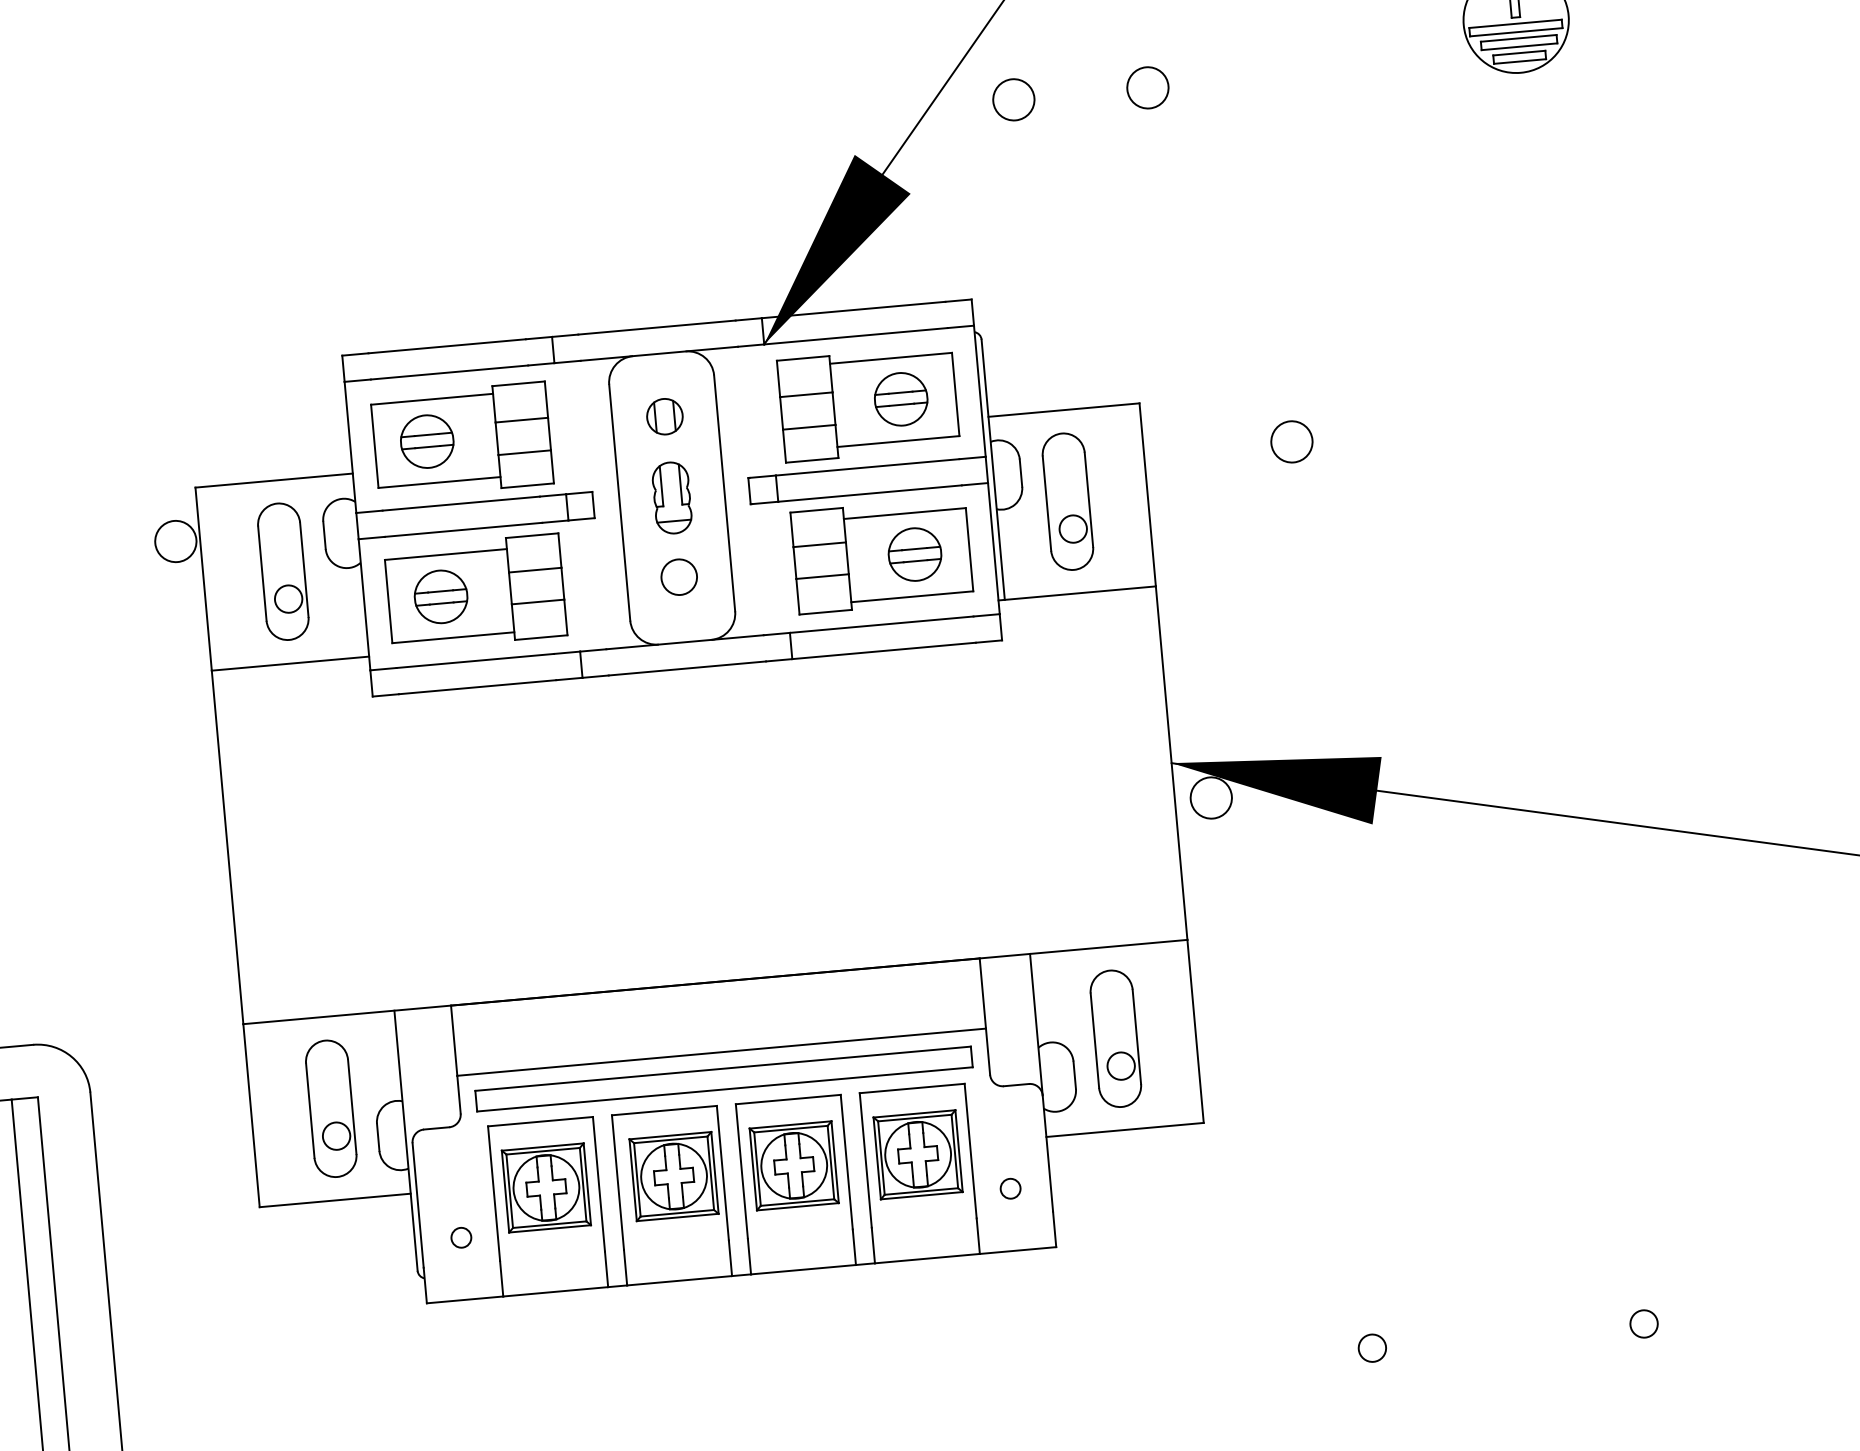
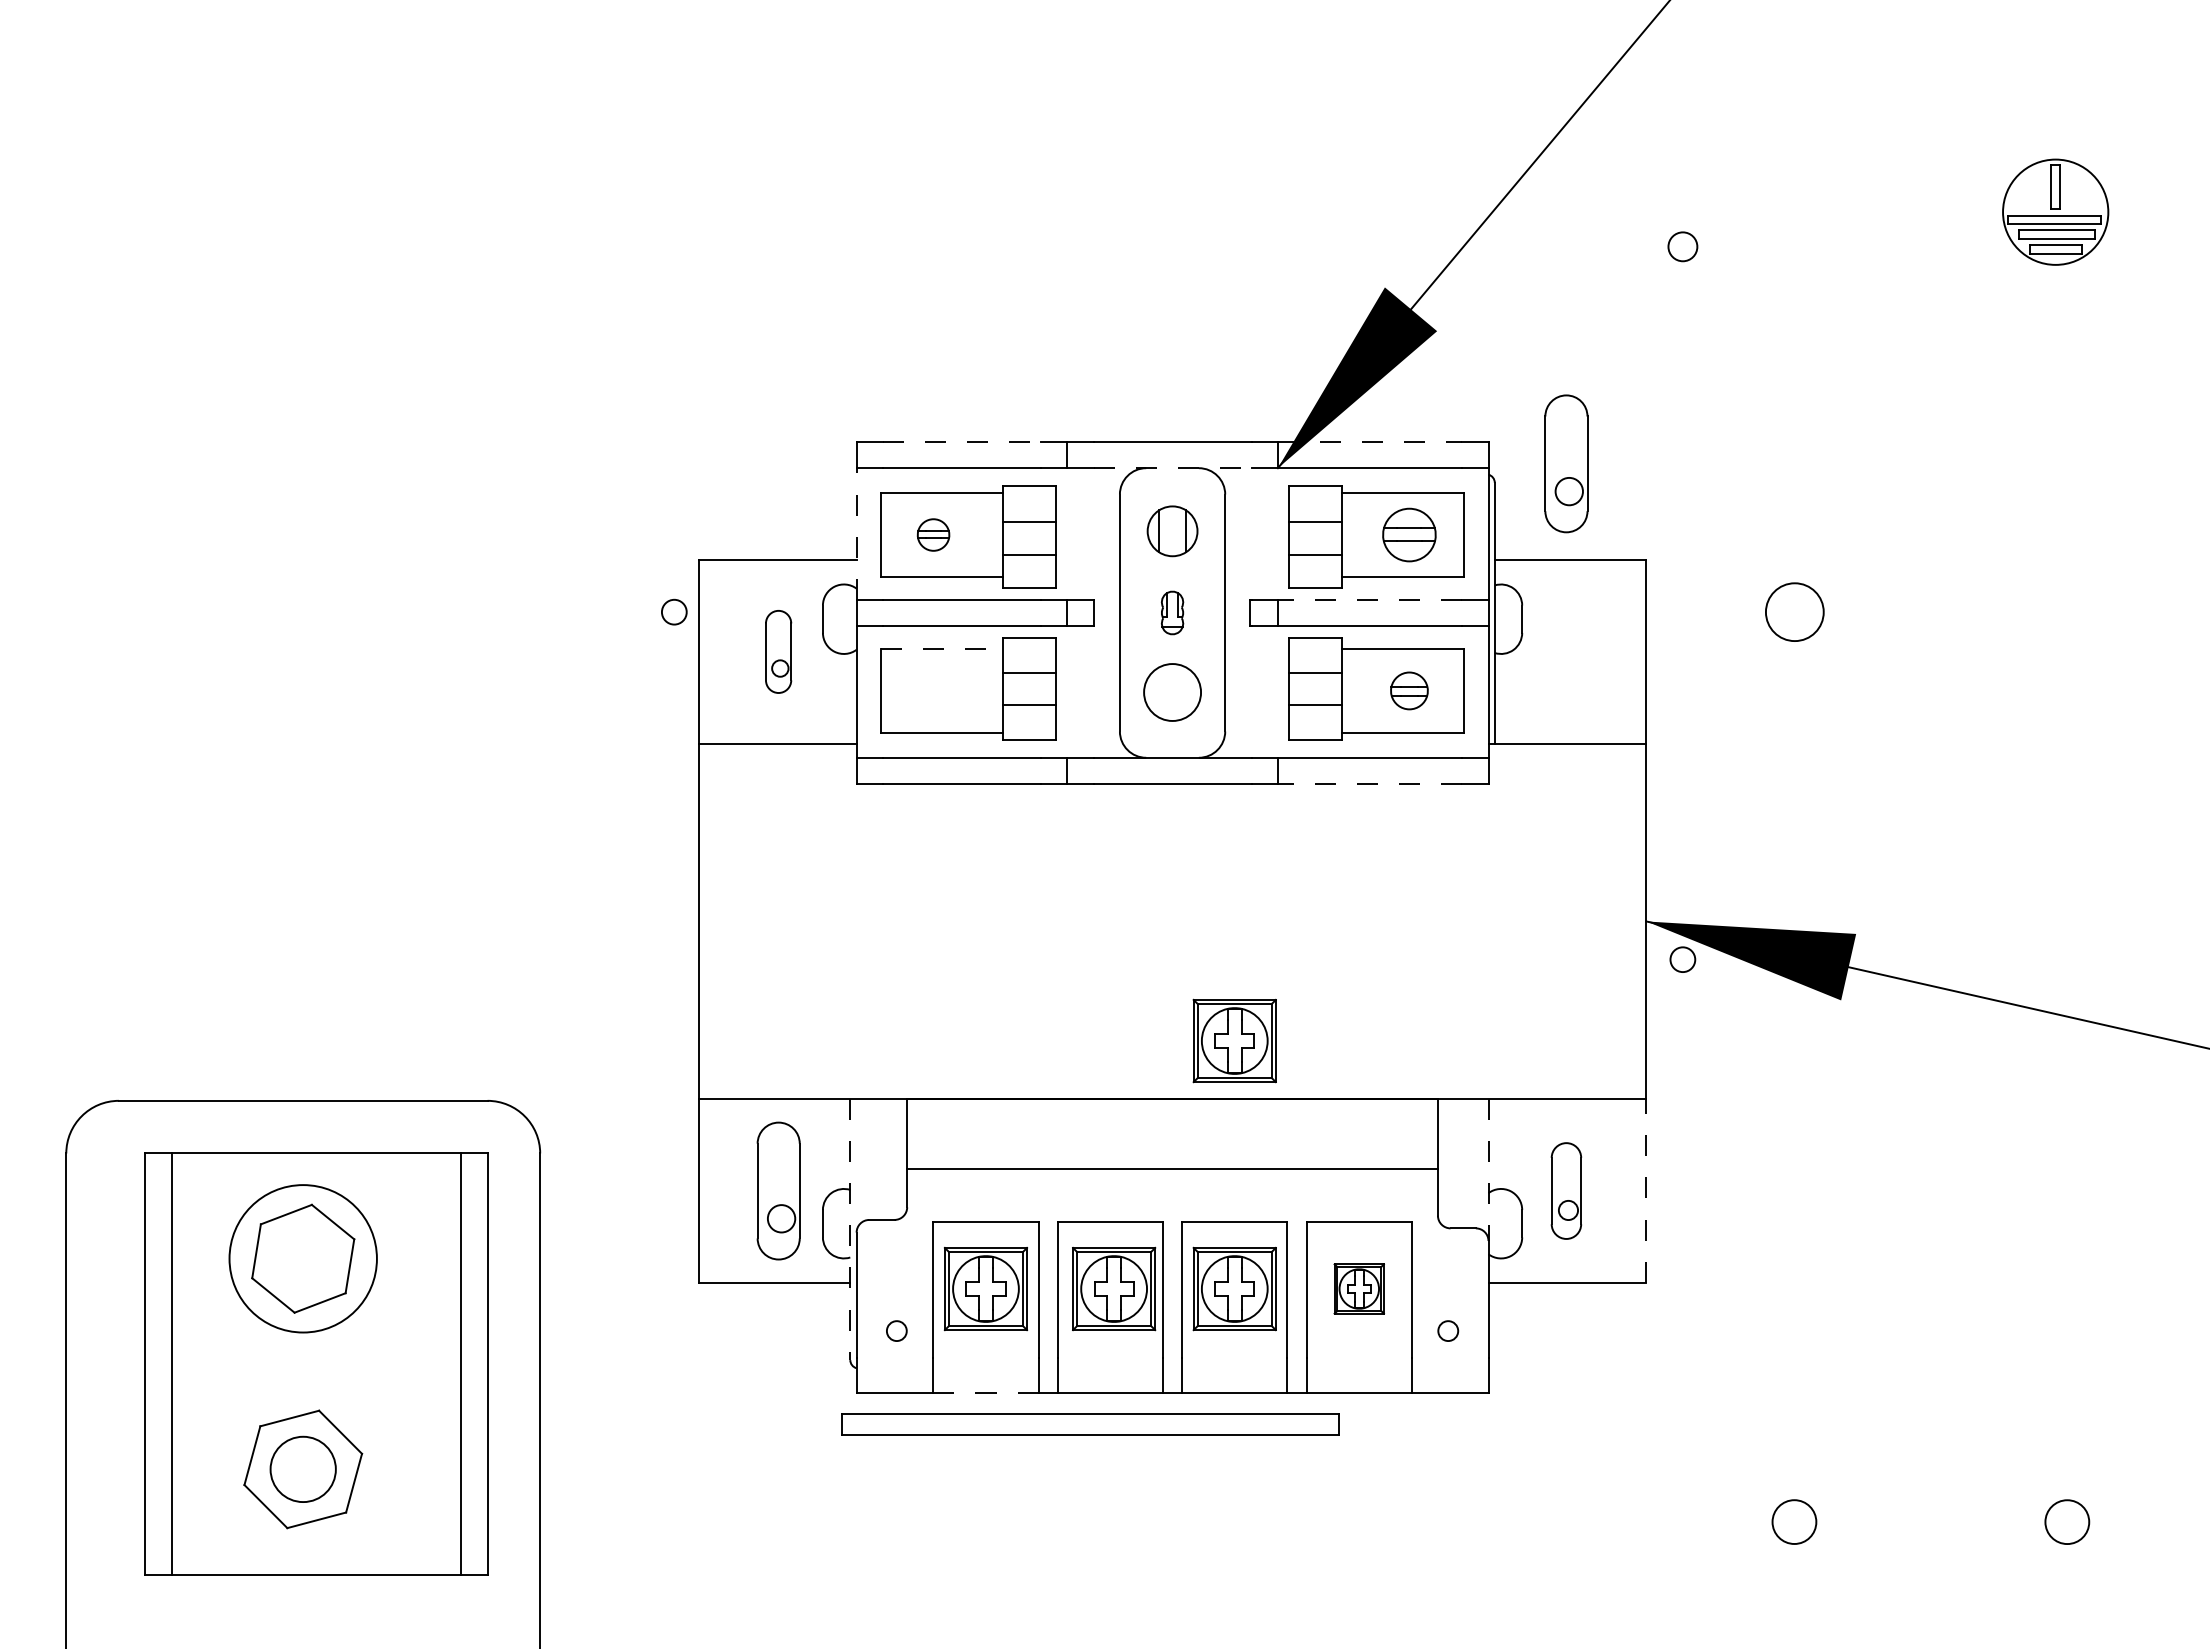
circle: (1147, 87) -> (1682, 246), size x0.7
circle: (1013, 99) -> (1547, 246), removed
line: (854, 309) -> (1370, 441), solid -> dashed
line: (446, 345) -> (961, 441), solid -> dashed
line: (659, 354) -> (1172, 468), solid -> dashed
part: (664, 416) -> (1172, 531), size x1.4
part: (427, 441) -> (933, 534), size x0.6
circle: (1291, 441) -> (1794, 611), size x1.4
line: (350, 447) -> (856, 534), solid -> dashed
line: (867, 467) -> (1369, 599), solid -> dashed
part: (672, 497) -> (1172, 612), size x0.6
part: (1067, 501) -> (1566, 463), moved
circle: (174, 540) -> (673, 611), size x0.6
line: (446, 554) -> (942, 649), solid -> dashed
part: (915, 554) -> (1409, 690), size x0.7
part: (283, 571) -> (778, 651), size x0.6
circle: (679, 577) -> (1172, 692), size x1.6
part: (440, 596) -> (933, 690), removed
line: (883, 651) -> (1369, 784), solid -> dashed
circle: (1210, 797) -> (1682, 959), size x0.6
part: (771, 918) -> (1234, 1040), added
line: (1036, 1025) -> (1488, 1170), solid -> dashed
line: (1195, 1031) -> (1646, 1190), solid -> dashed
part: (1115, 1038) -> (1566, 1190), size x0.7
part: (723, 1079) -> (1090, 1424), moved
line: (406, 1140) -> (850, 1229), solid -> dashed
part: (918, 1154) -> (1359, 1288), size x0.6
line: (555, 1292) -> (985, 1393), solid -> dashed
circle: (1643, 1323) -> (2066, 1521), size x1.6
circle: (1372, 1347) -> (1794, 1521), size x1.6

